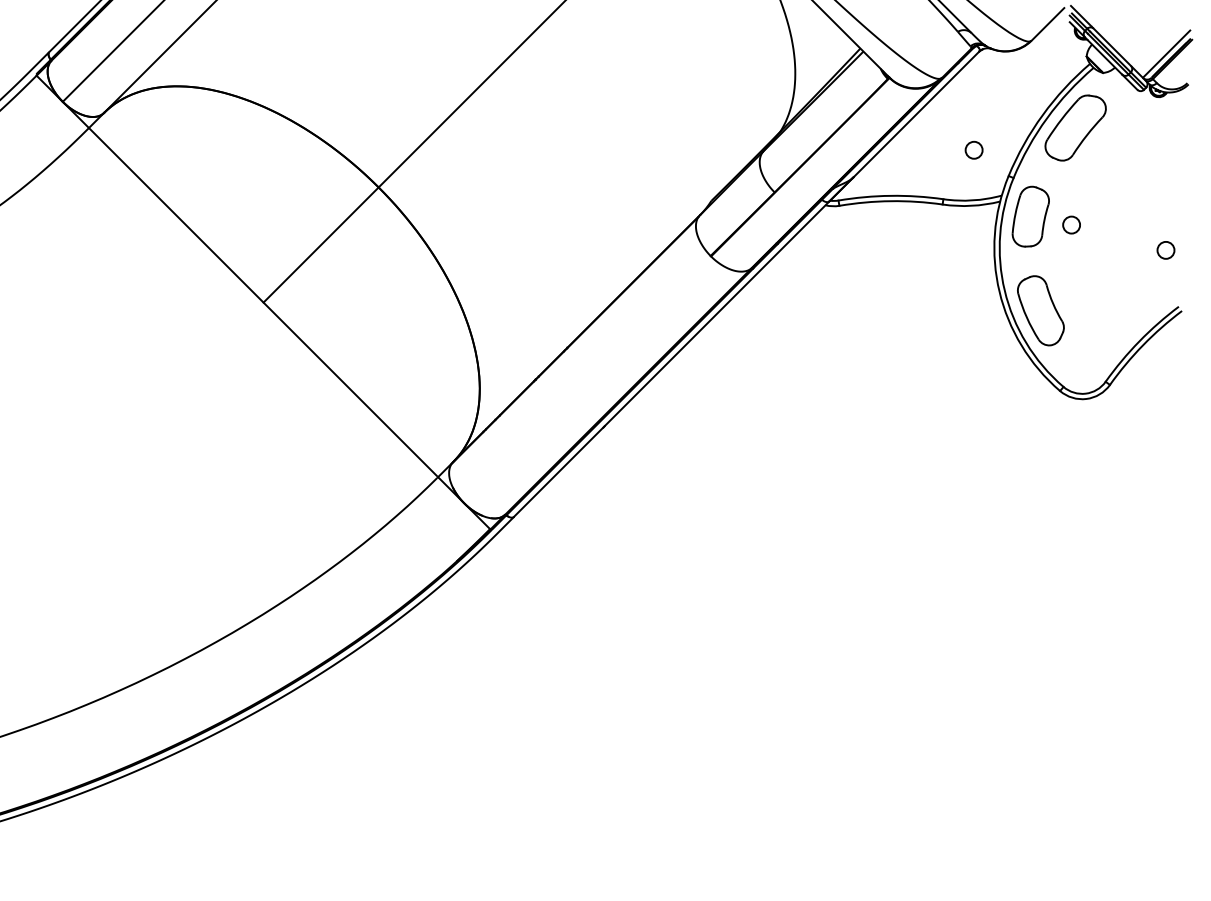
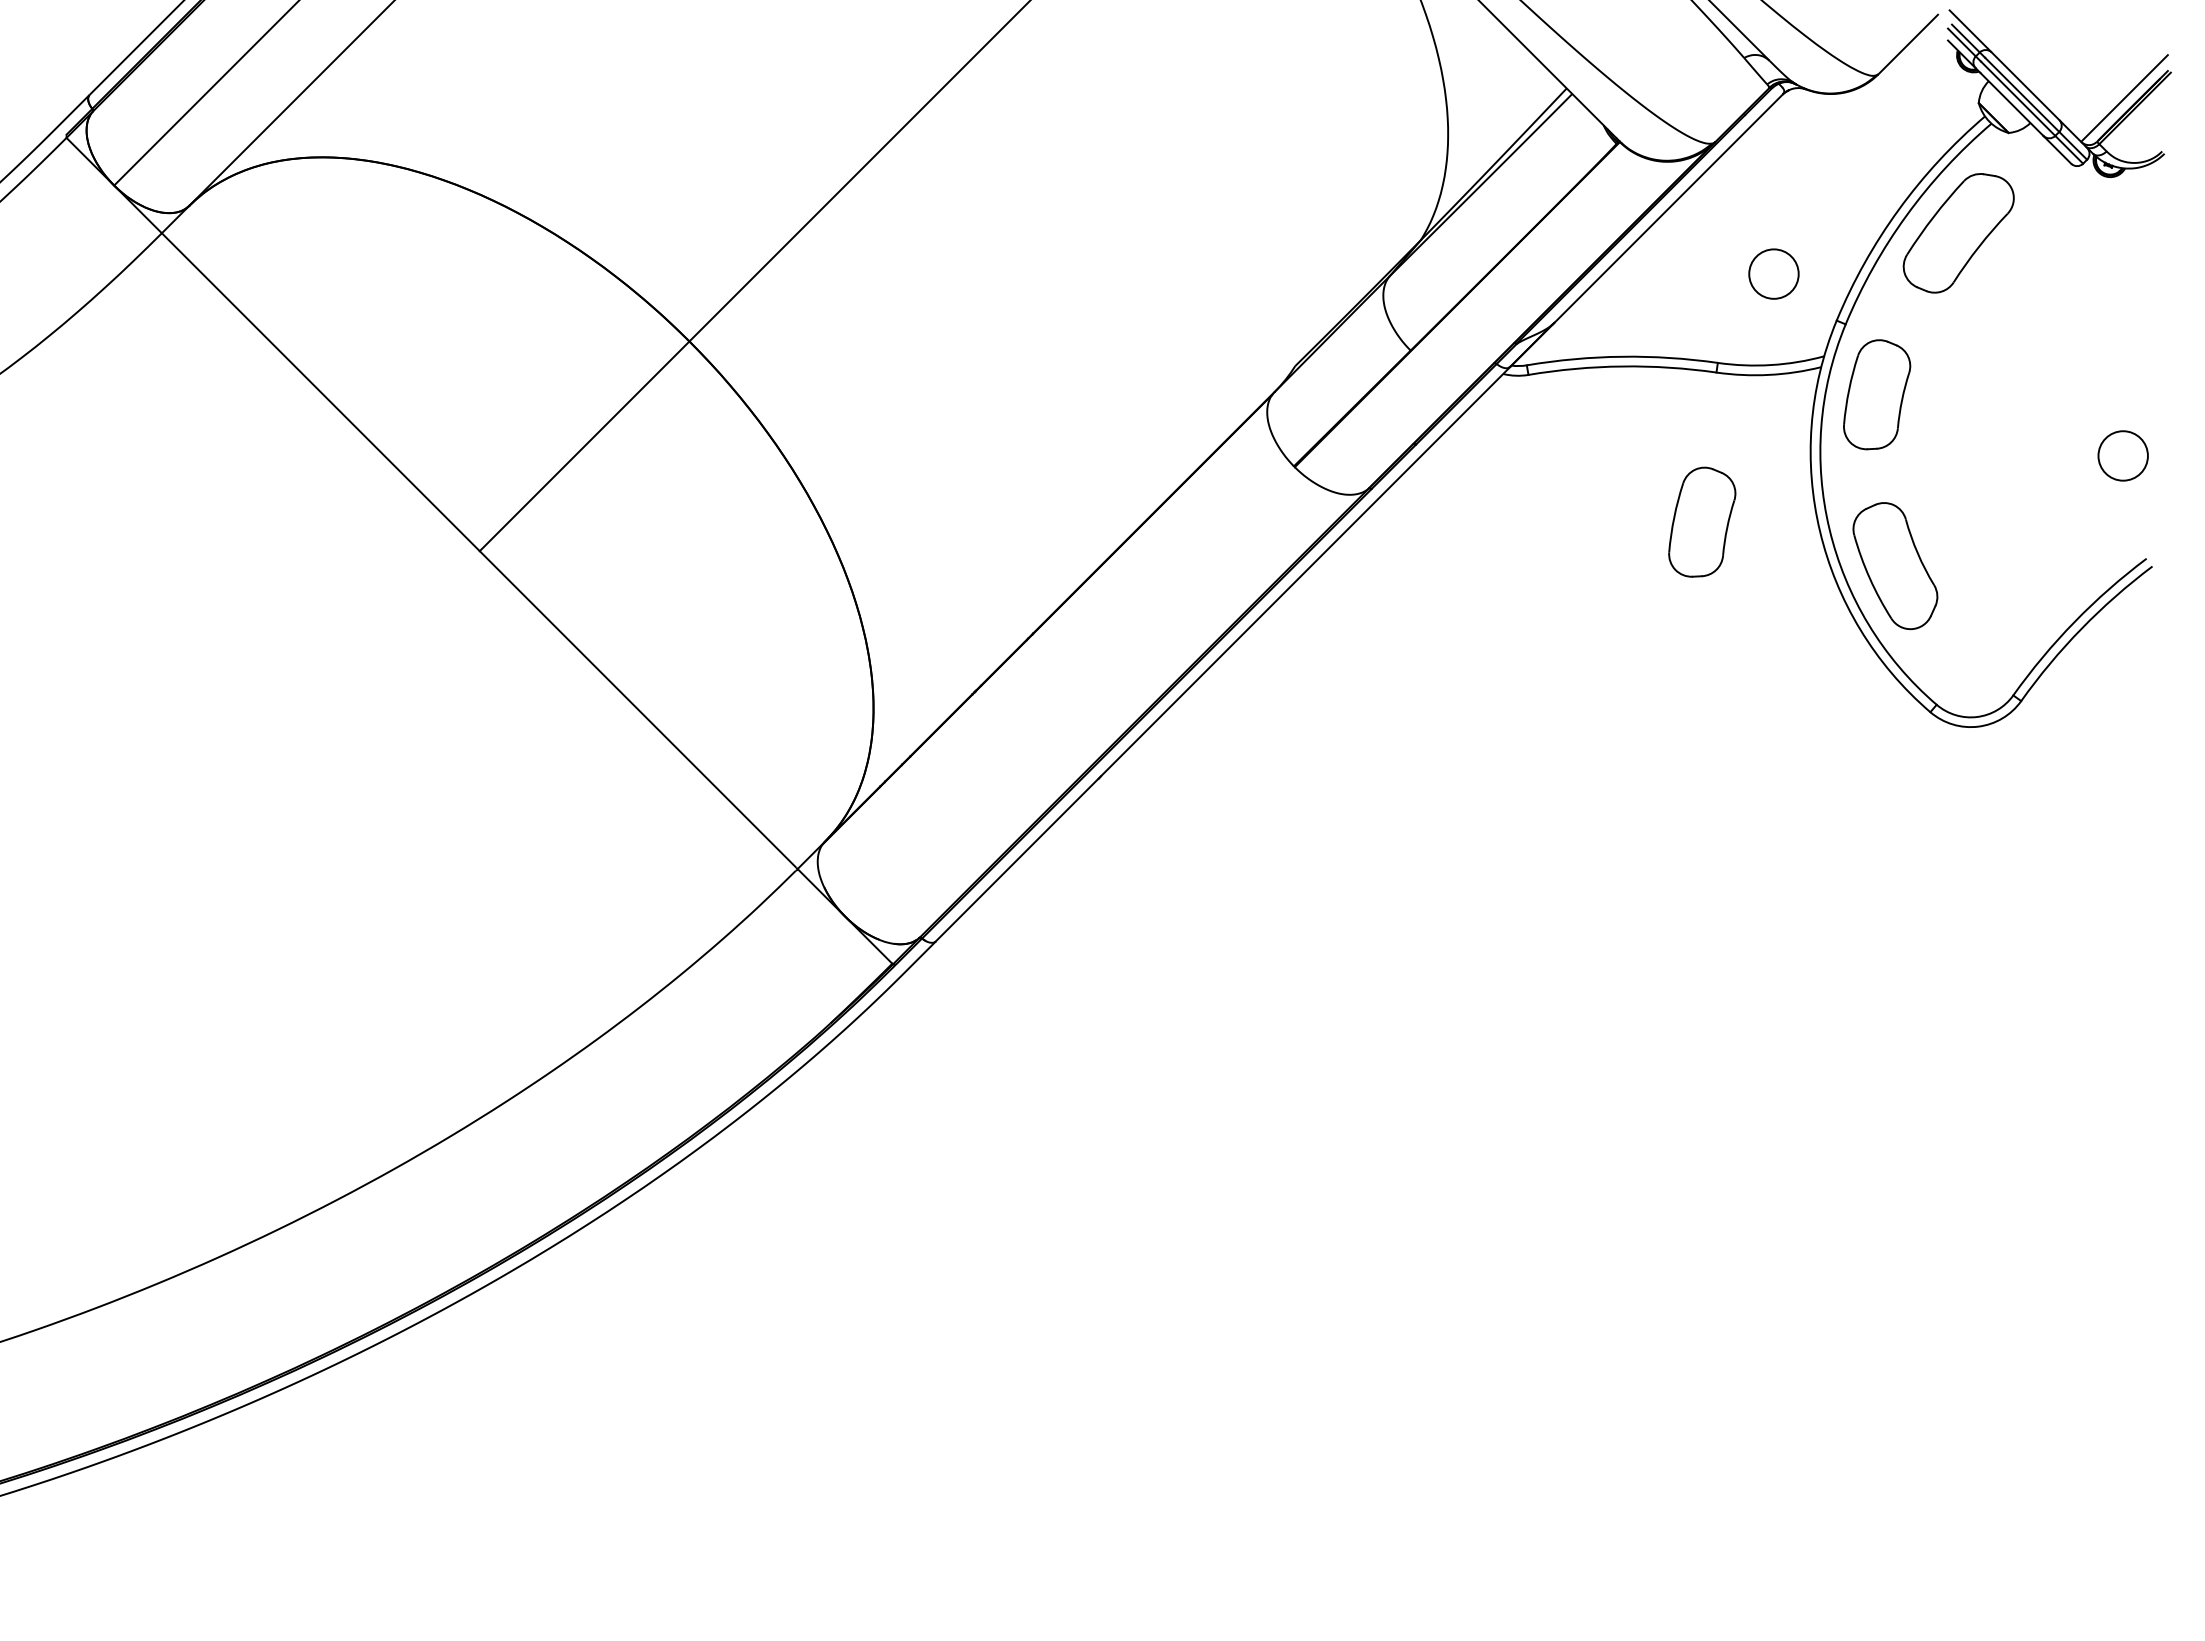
circle: (973, 149) -> (1772, 272), size x1.6
circle: (1071, 224) -> (1951, 408), removed
circle: (1165, 250) -> (2122, 456), size x1.6
part: (934, 286) -> (1701, 521), added

